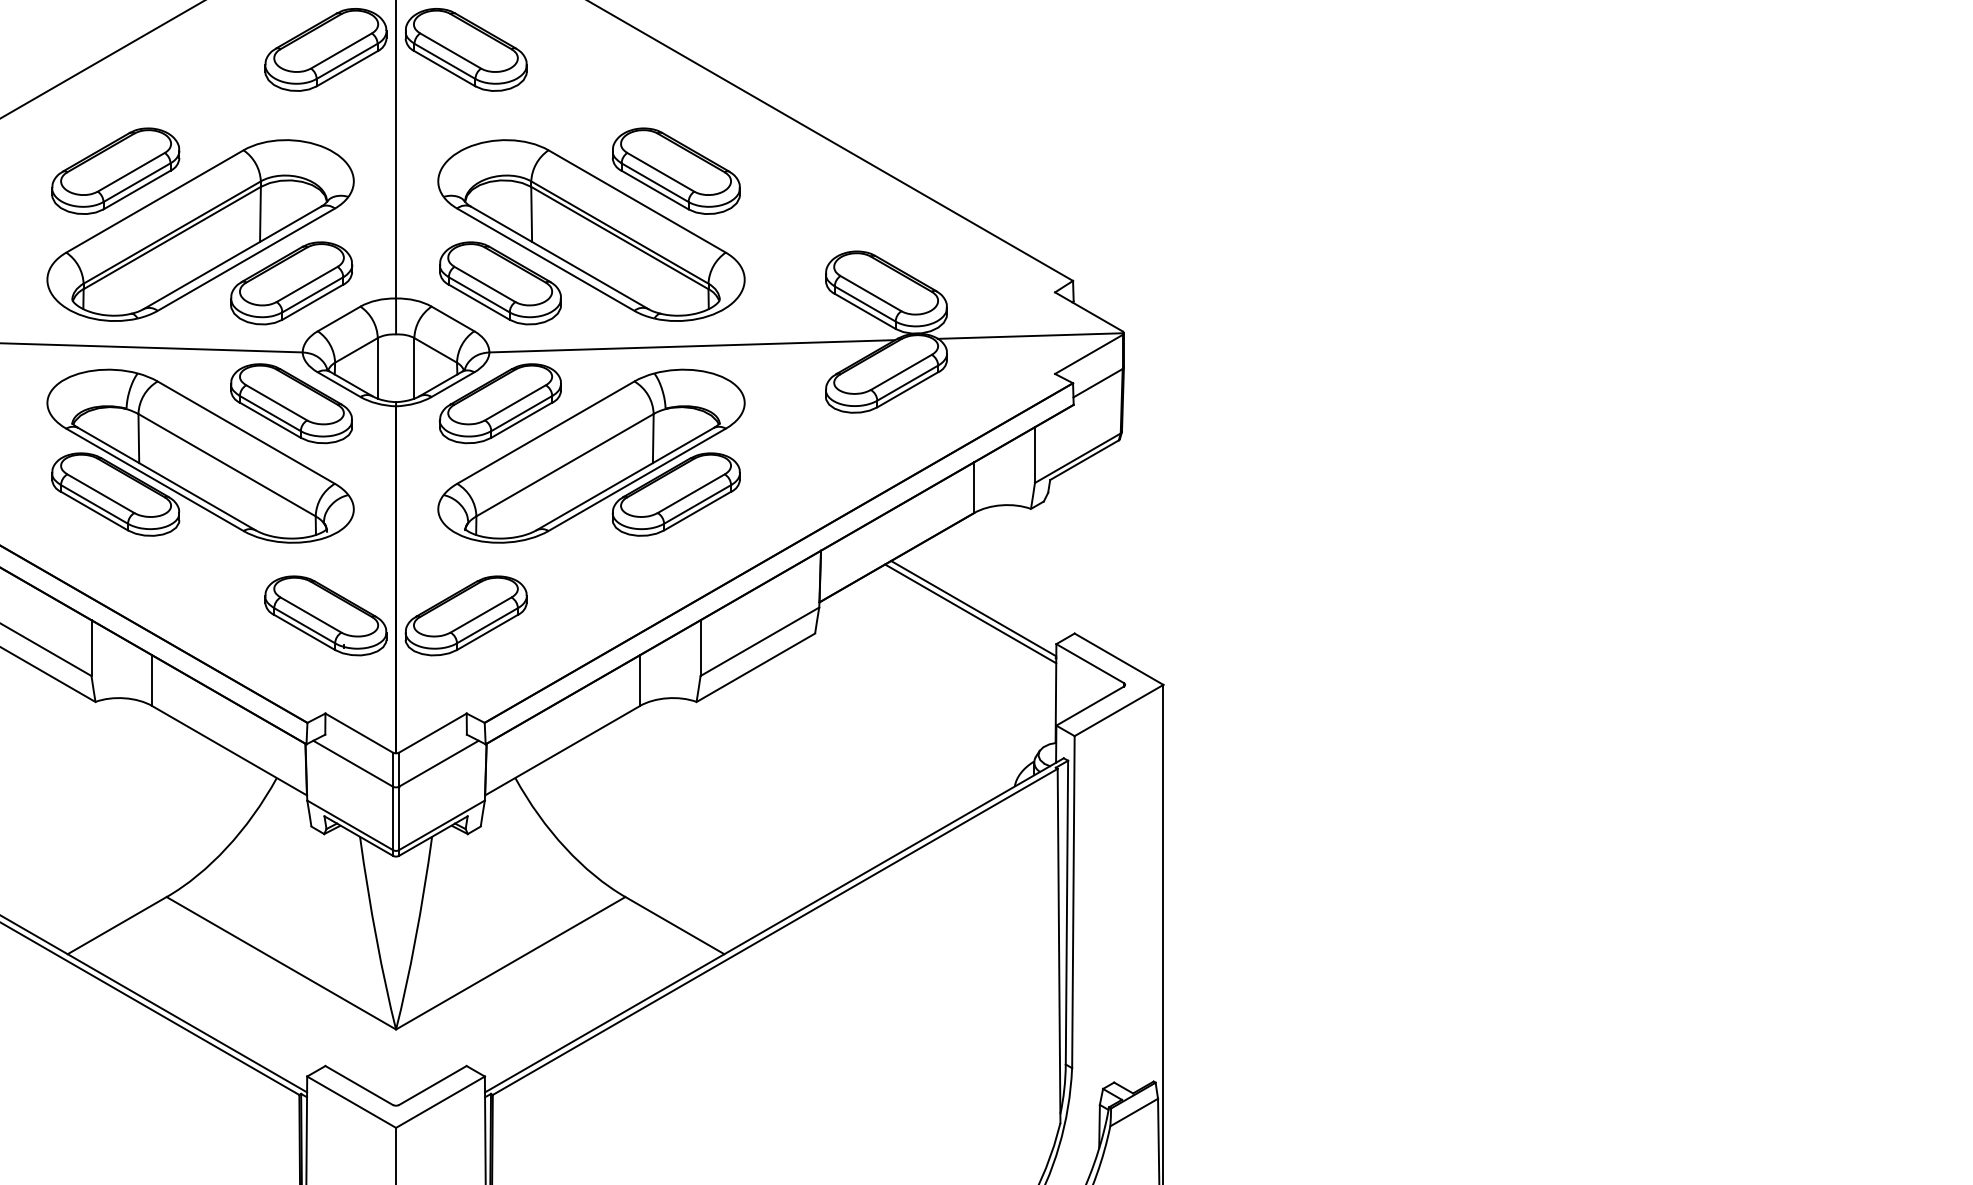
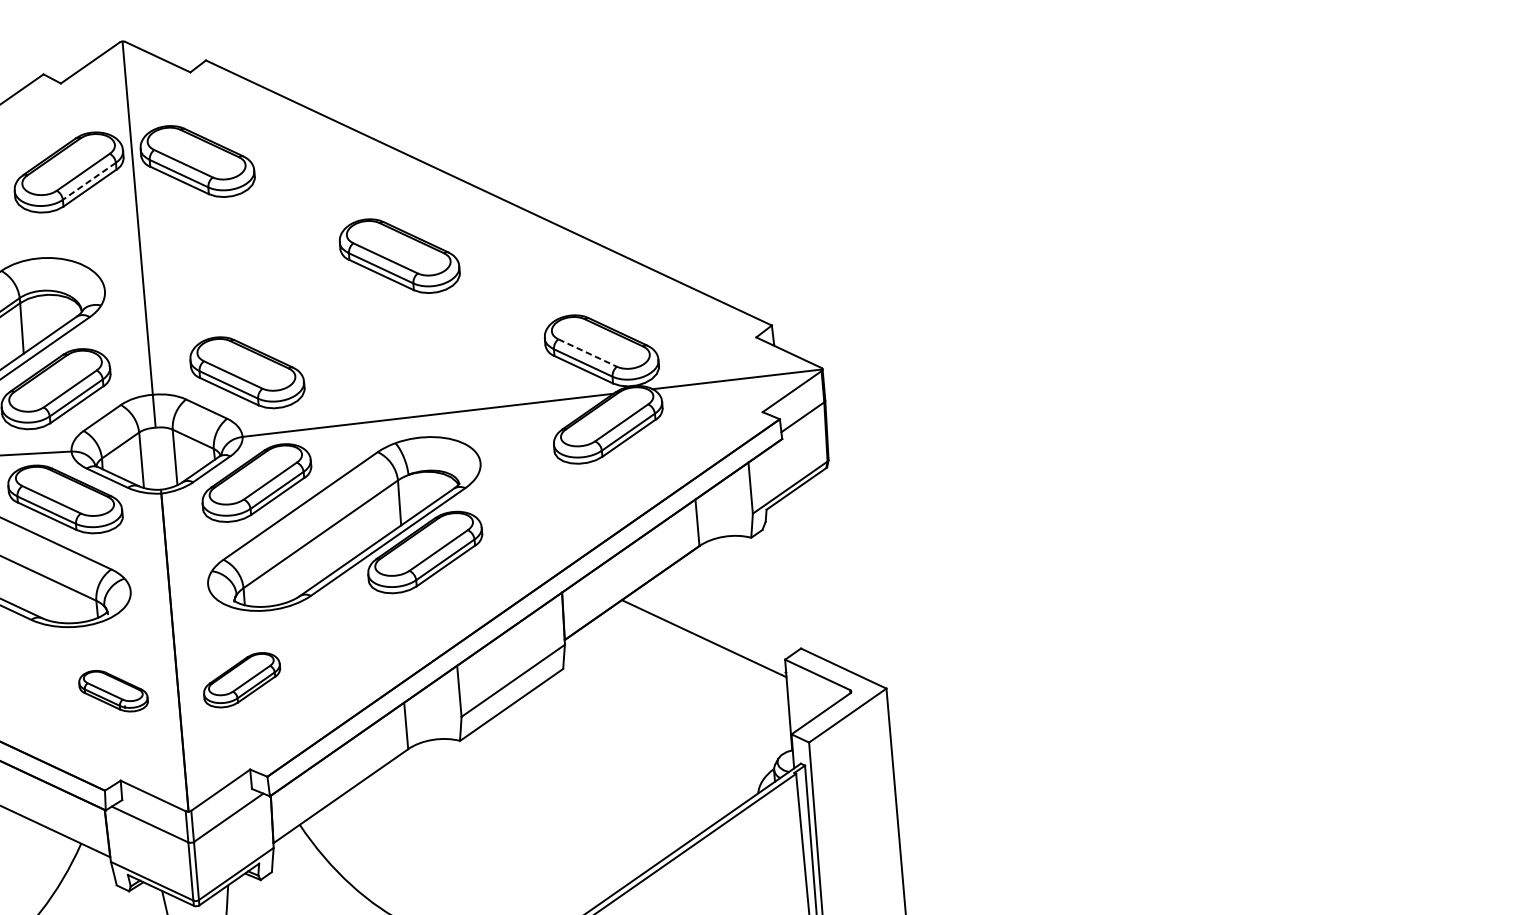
line: (346, 61) -> (88, 181), solid -> dashed
part: (591, 230) -> (326, 317), removed
line: (871, 293) -> (588, 352), solid -> dashed
line: (973, 608) -> (706, 633), removed
part: (325, 615) -> (113, 690), size x0.6
part: (465, 615) -> (241, 679), size x0.7

